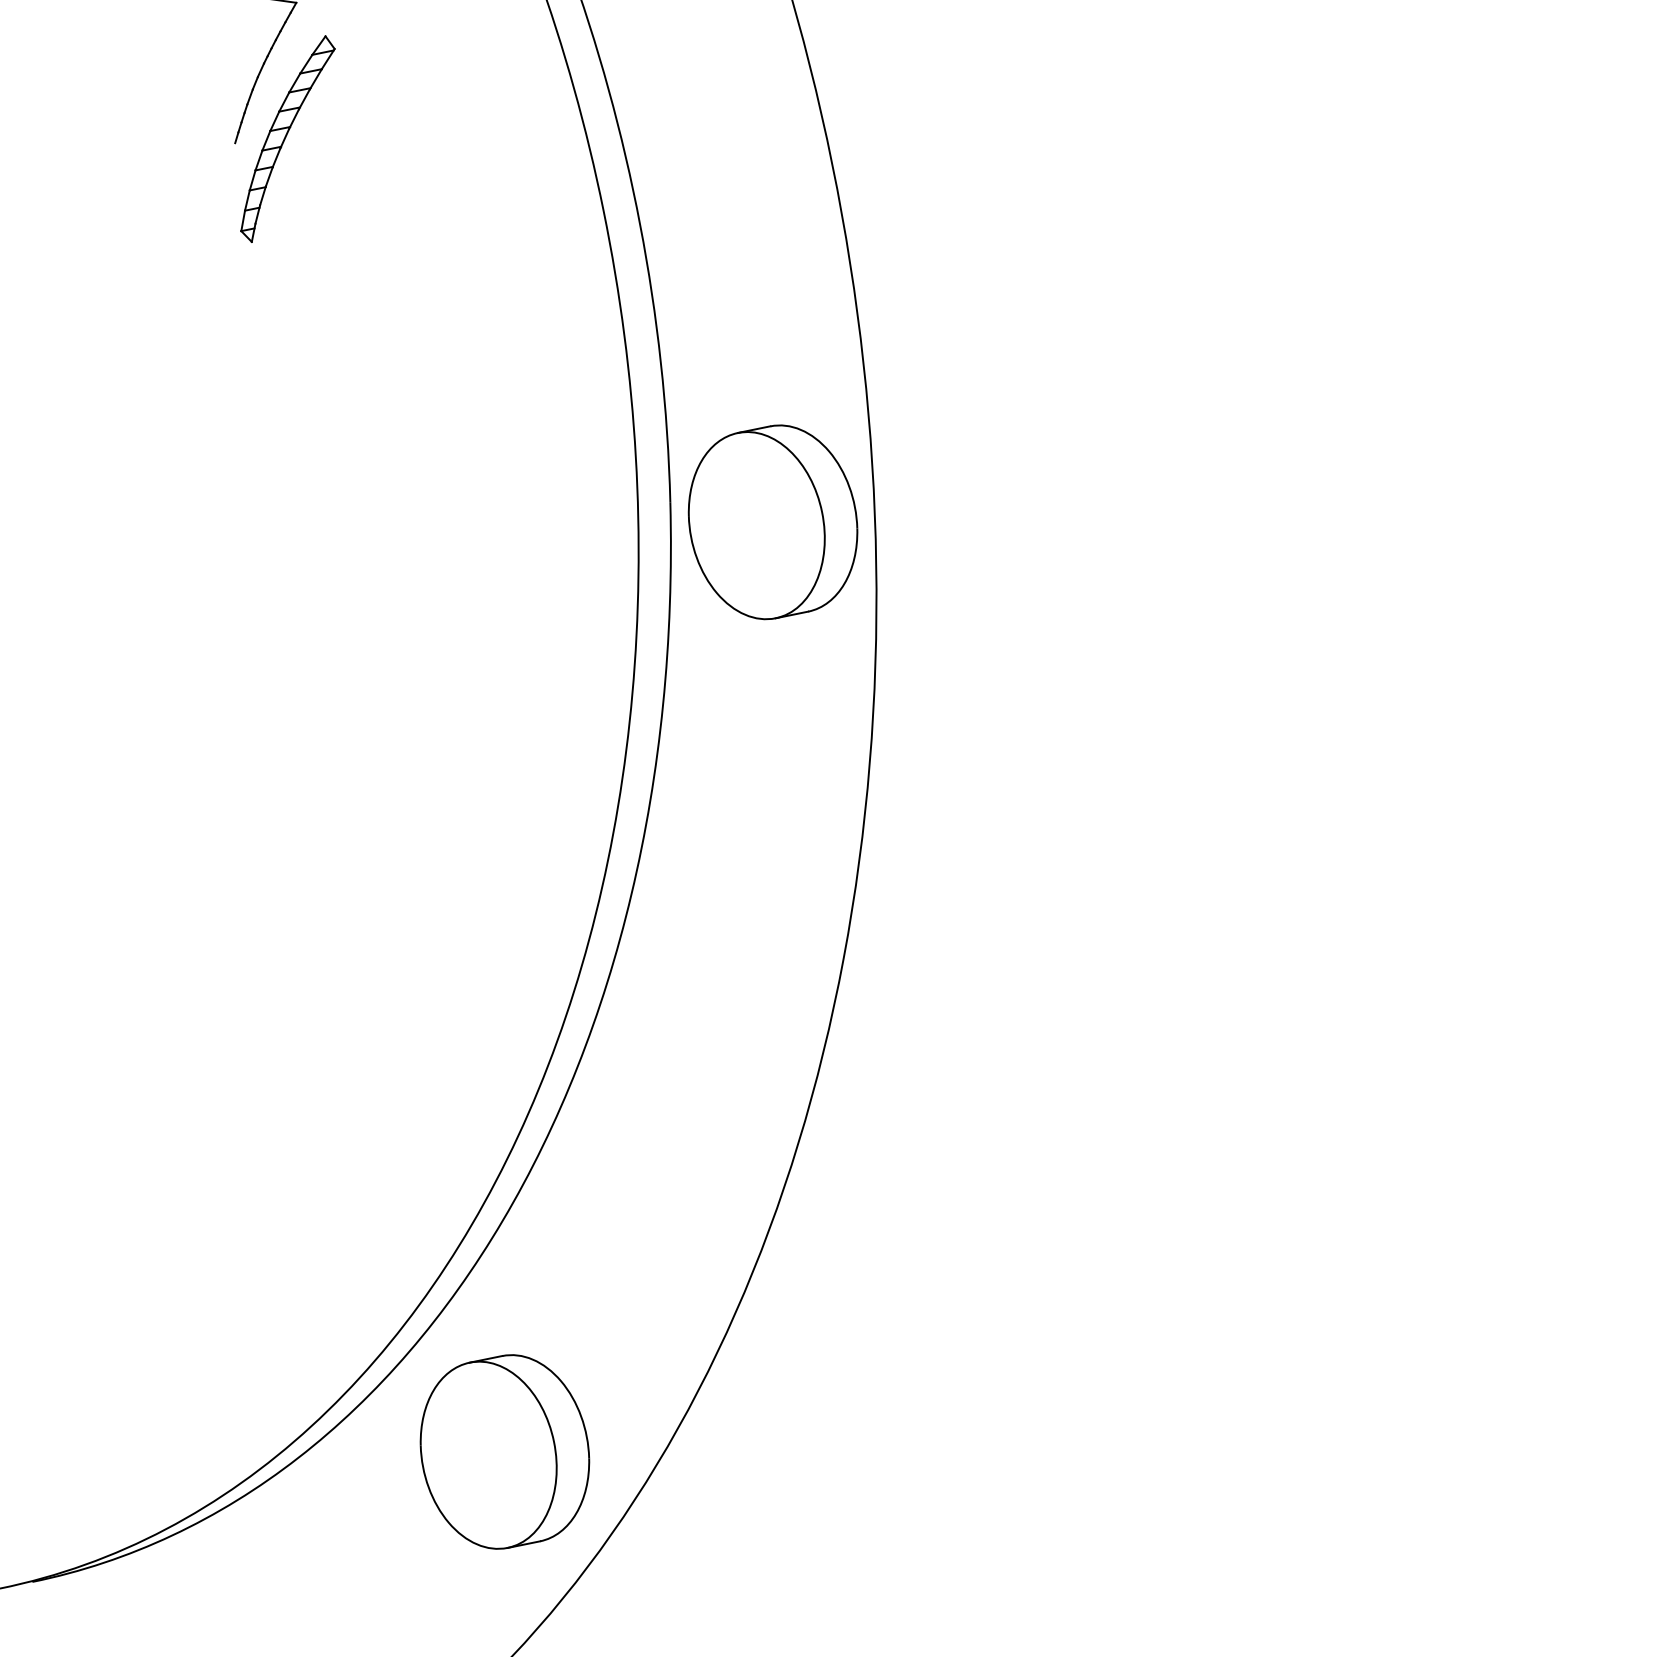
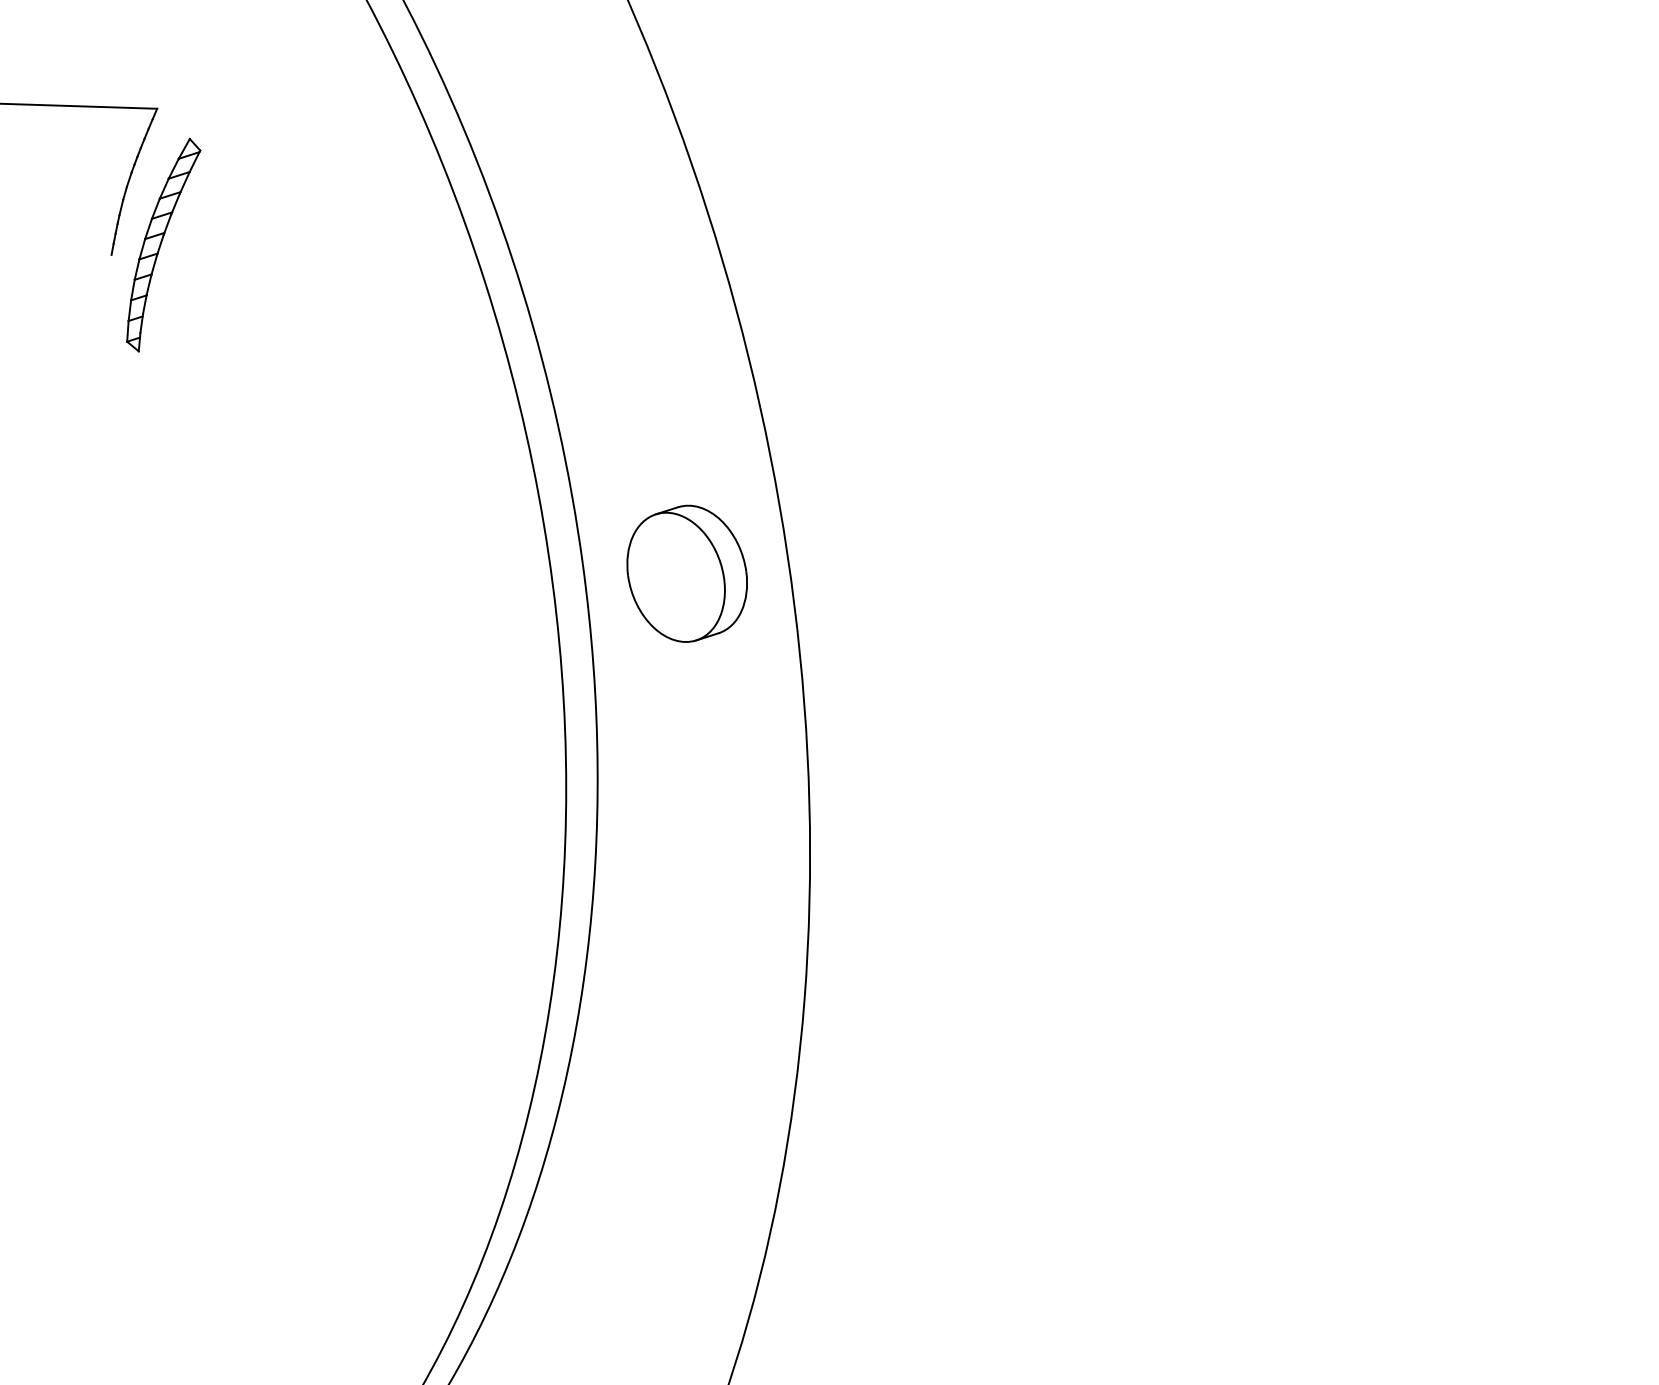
part: (772, 522) -> (686, 574), size x0.7

